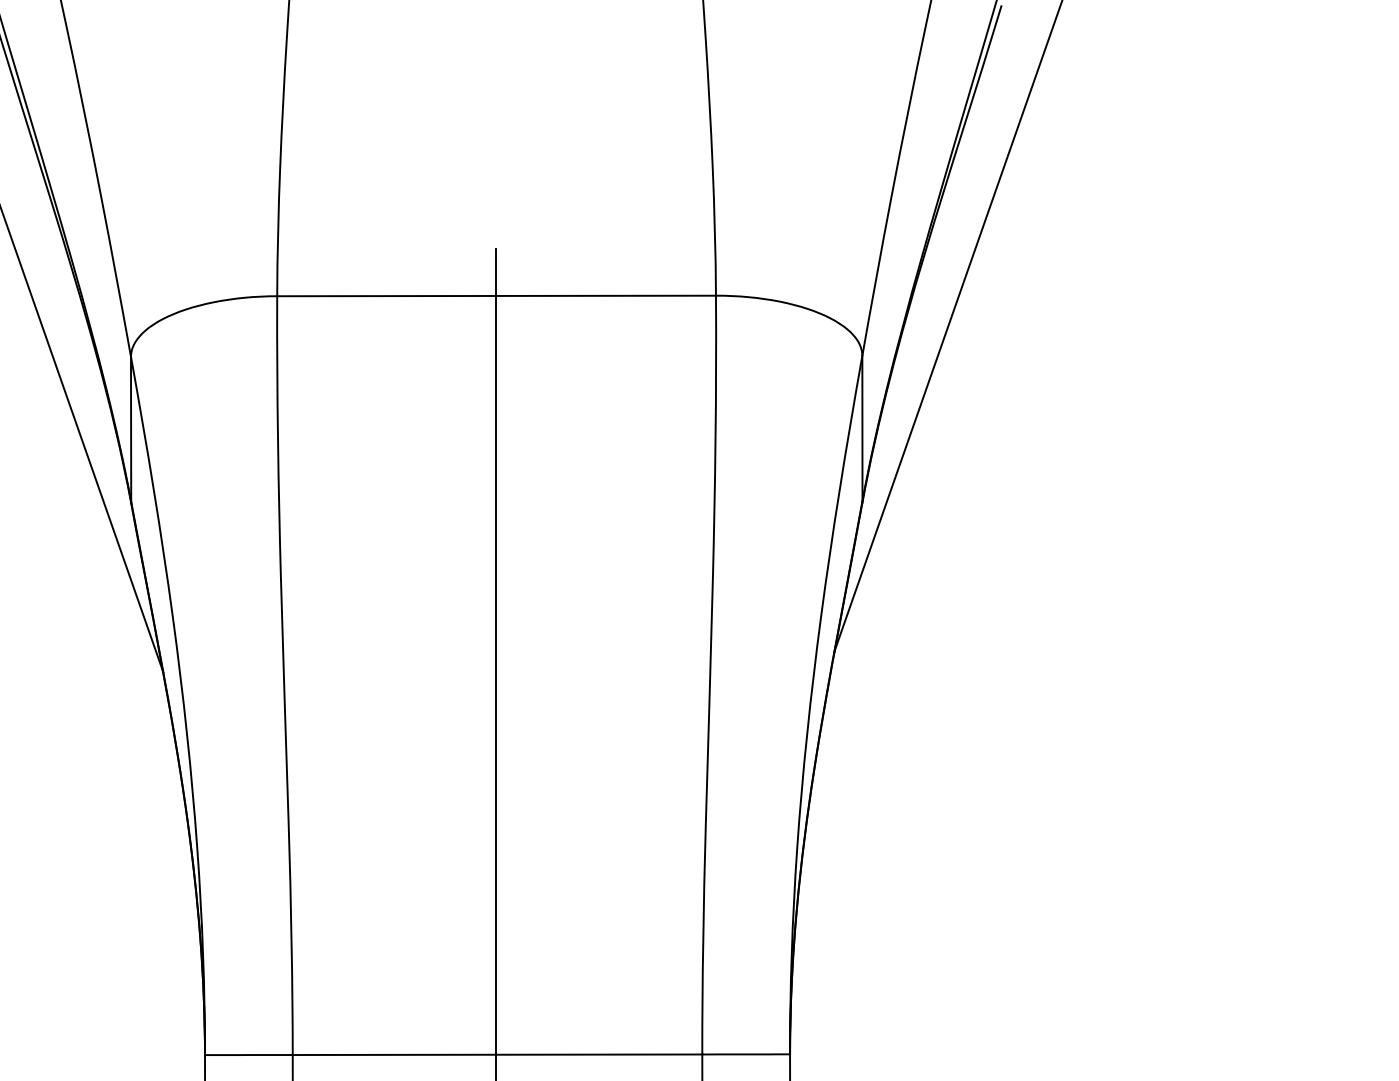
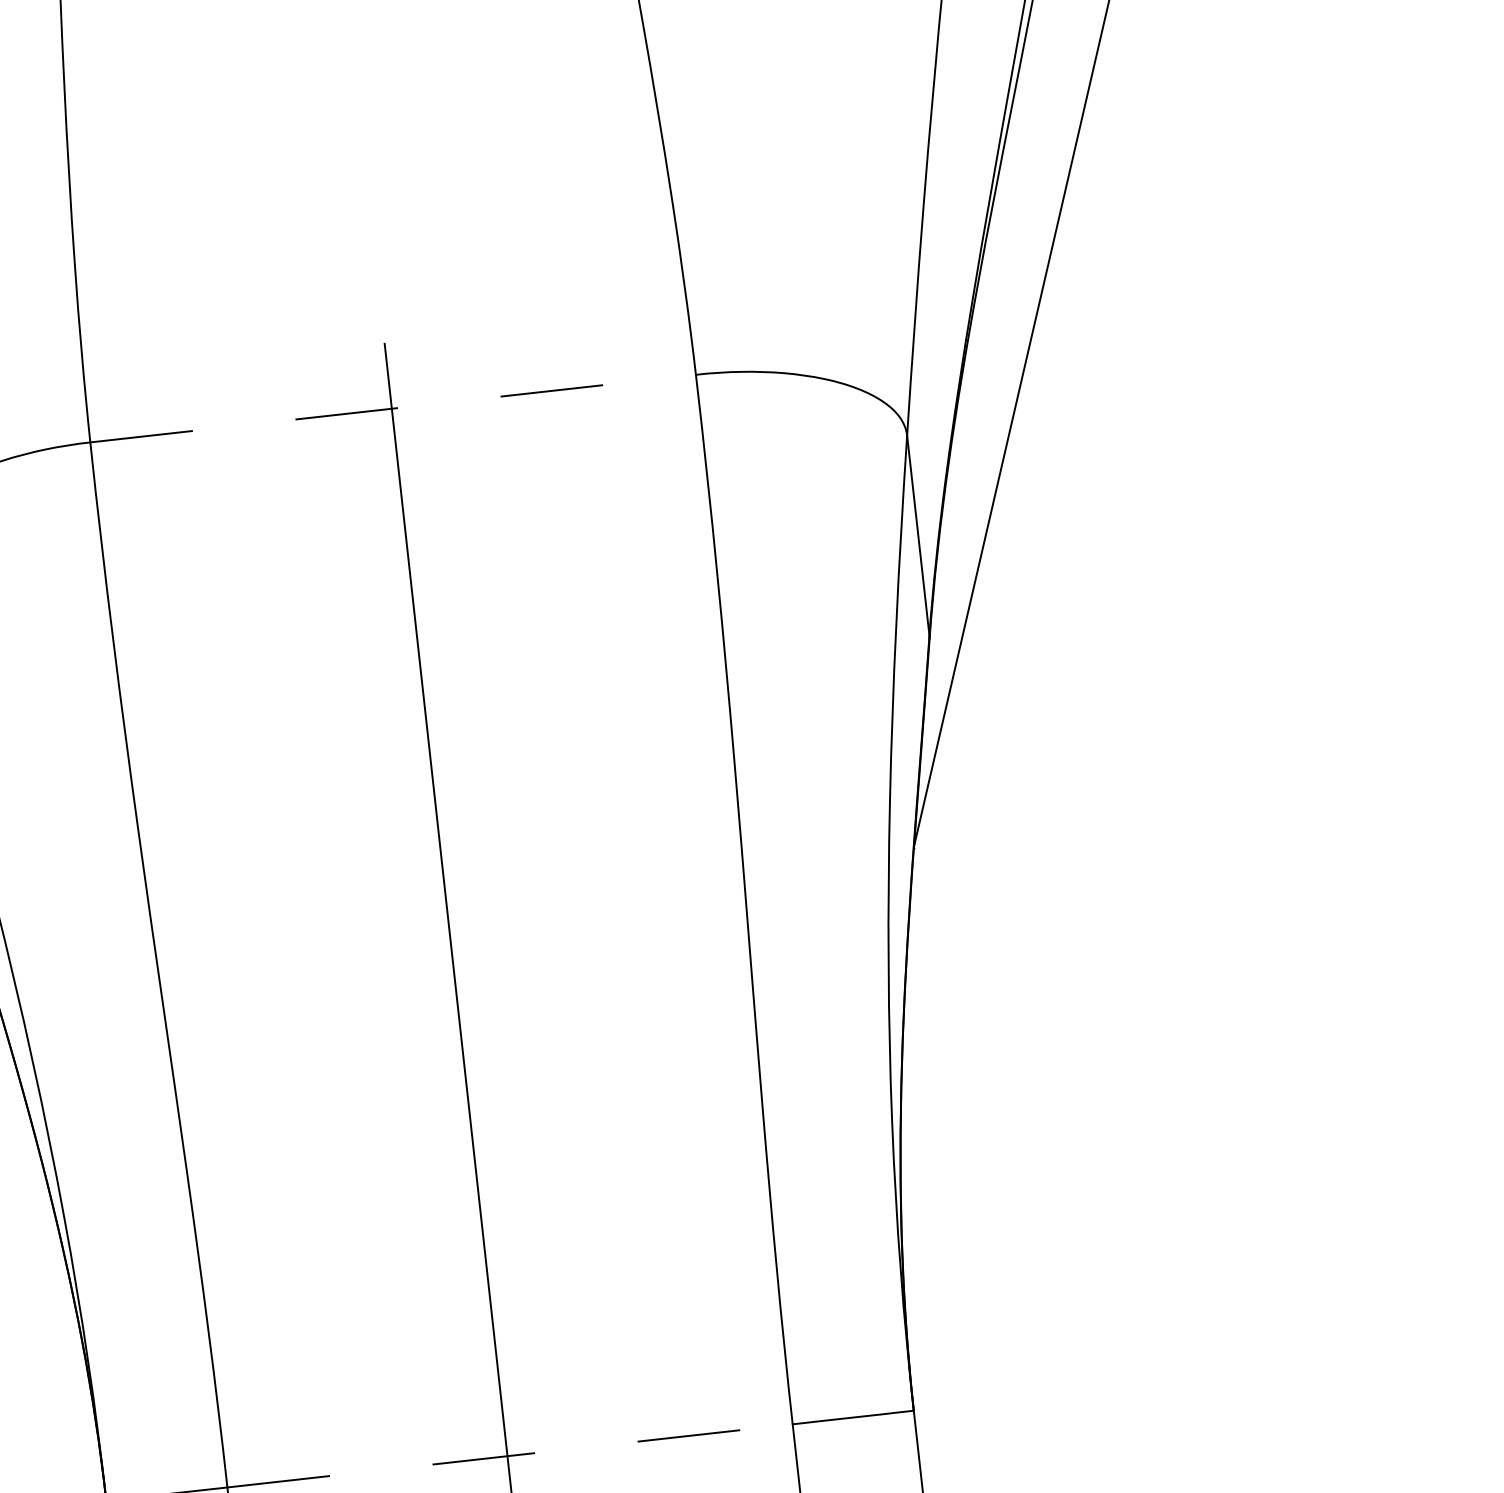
line: (497, 295) -> (394, 407), solid -> dashed
line: (497, 1054) -> (509, 1455), solid -> dashed

